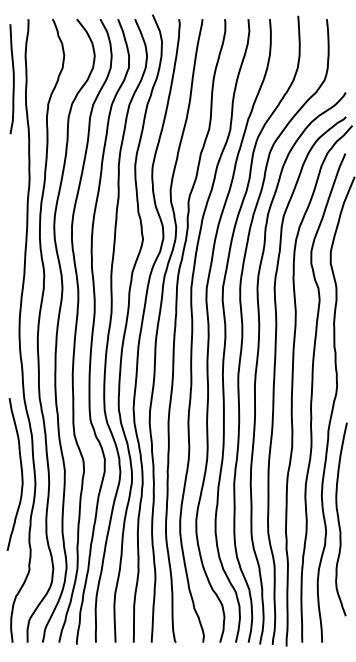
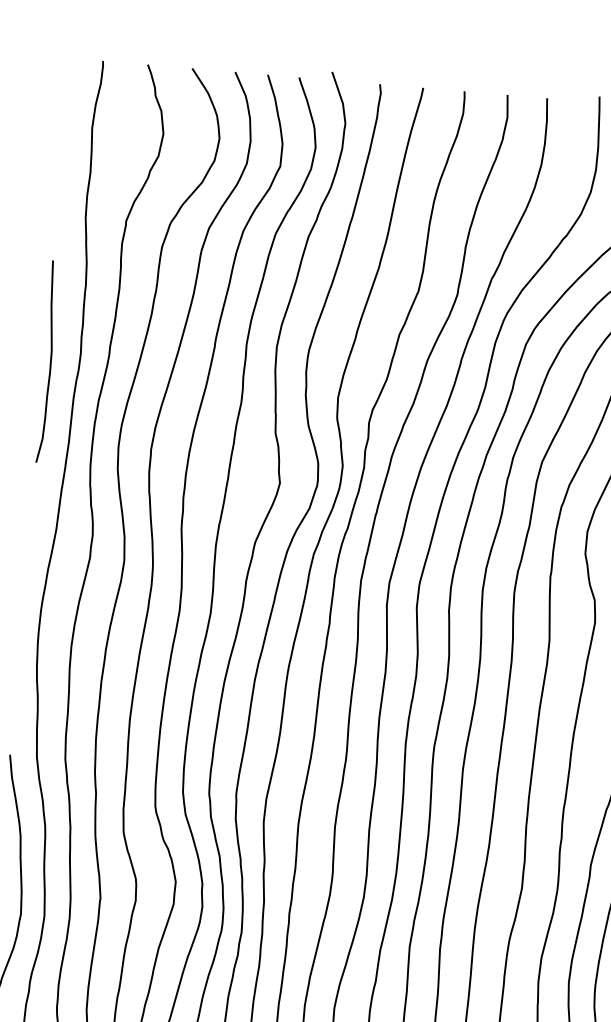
curve: (12, 78) -> (48, 360), moved

